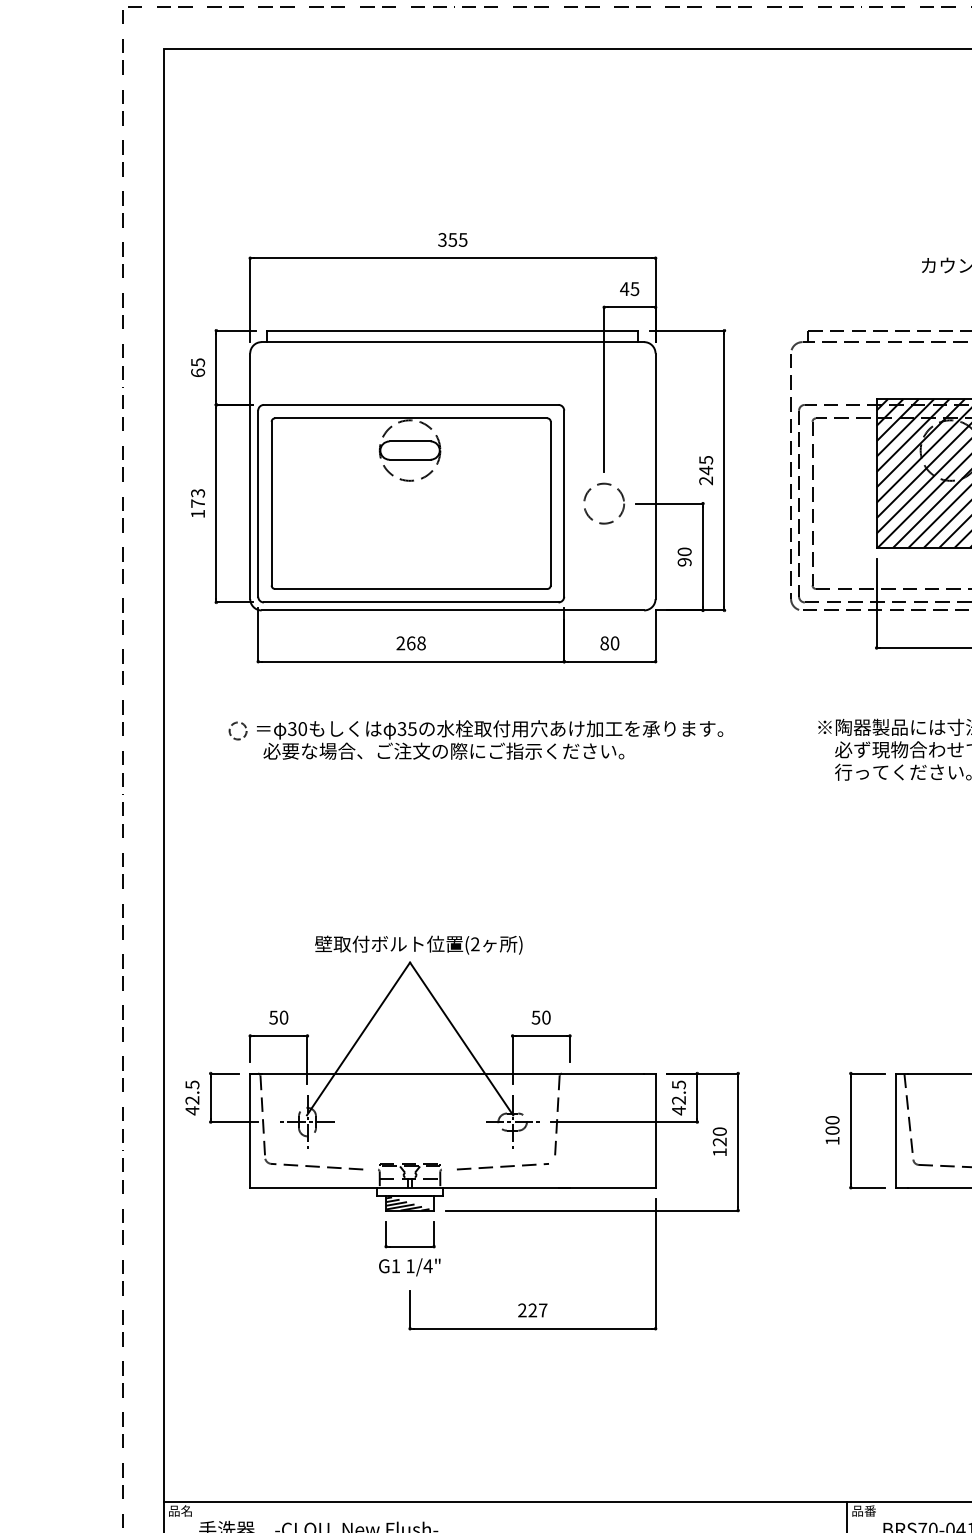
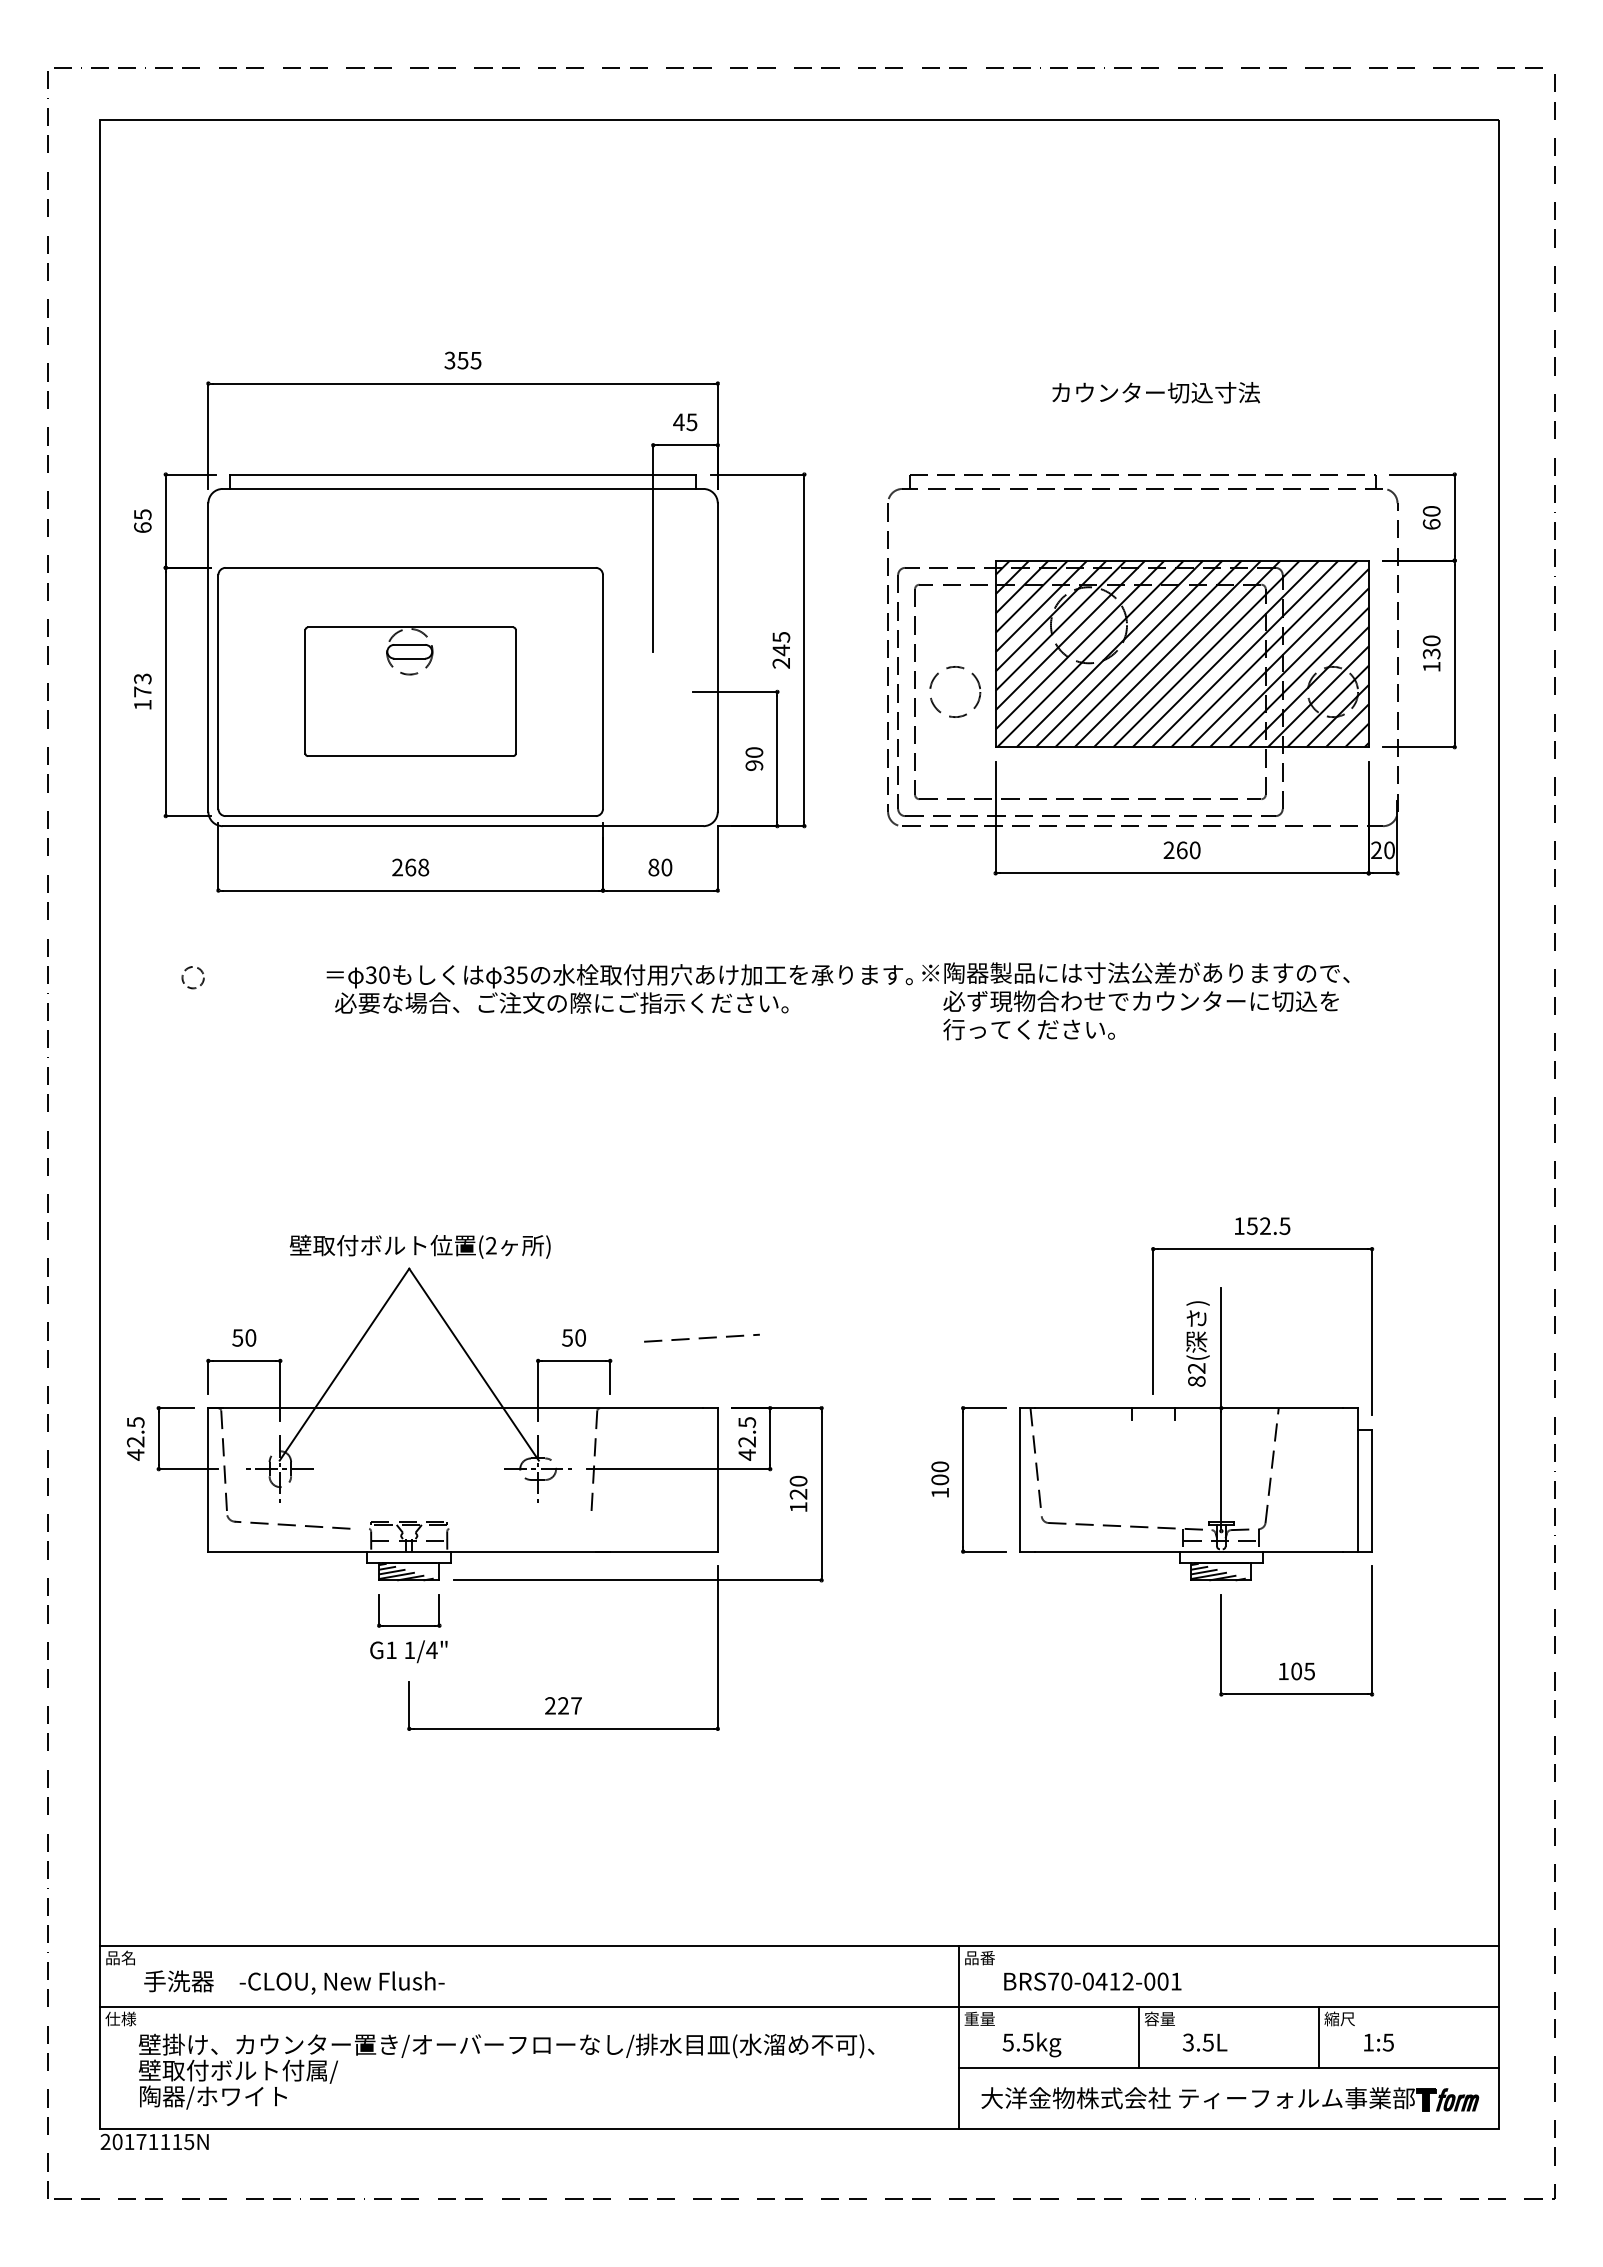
part: (411, 503) -> (410, 691), size x0.6
circle: (604, 503) -> (955, 691), moved
text: (489, 739) -> (619, 988), moved
line: (502, 1166) -> (701, 1337), moved

